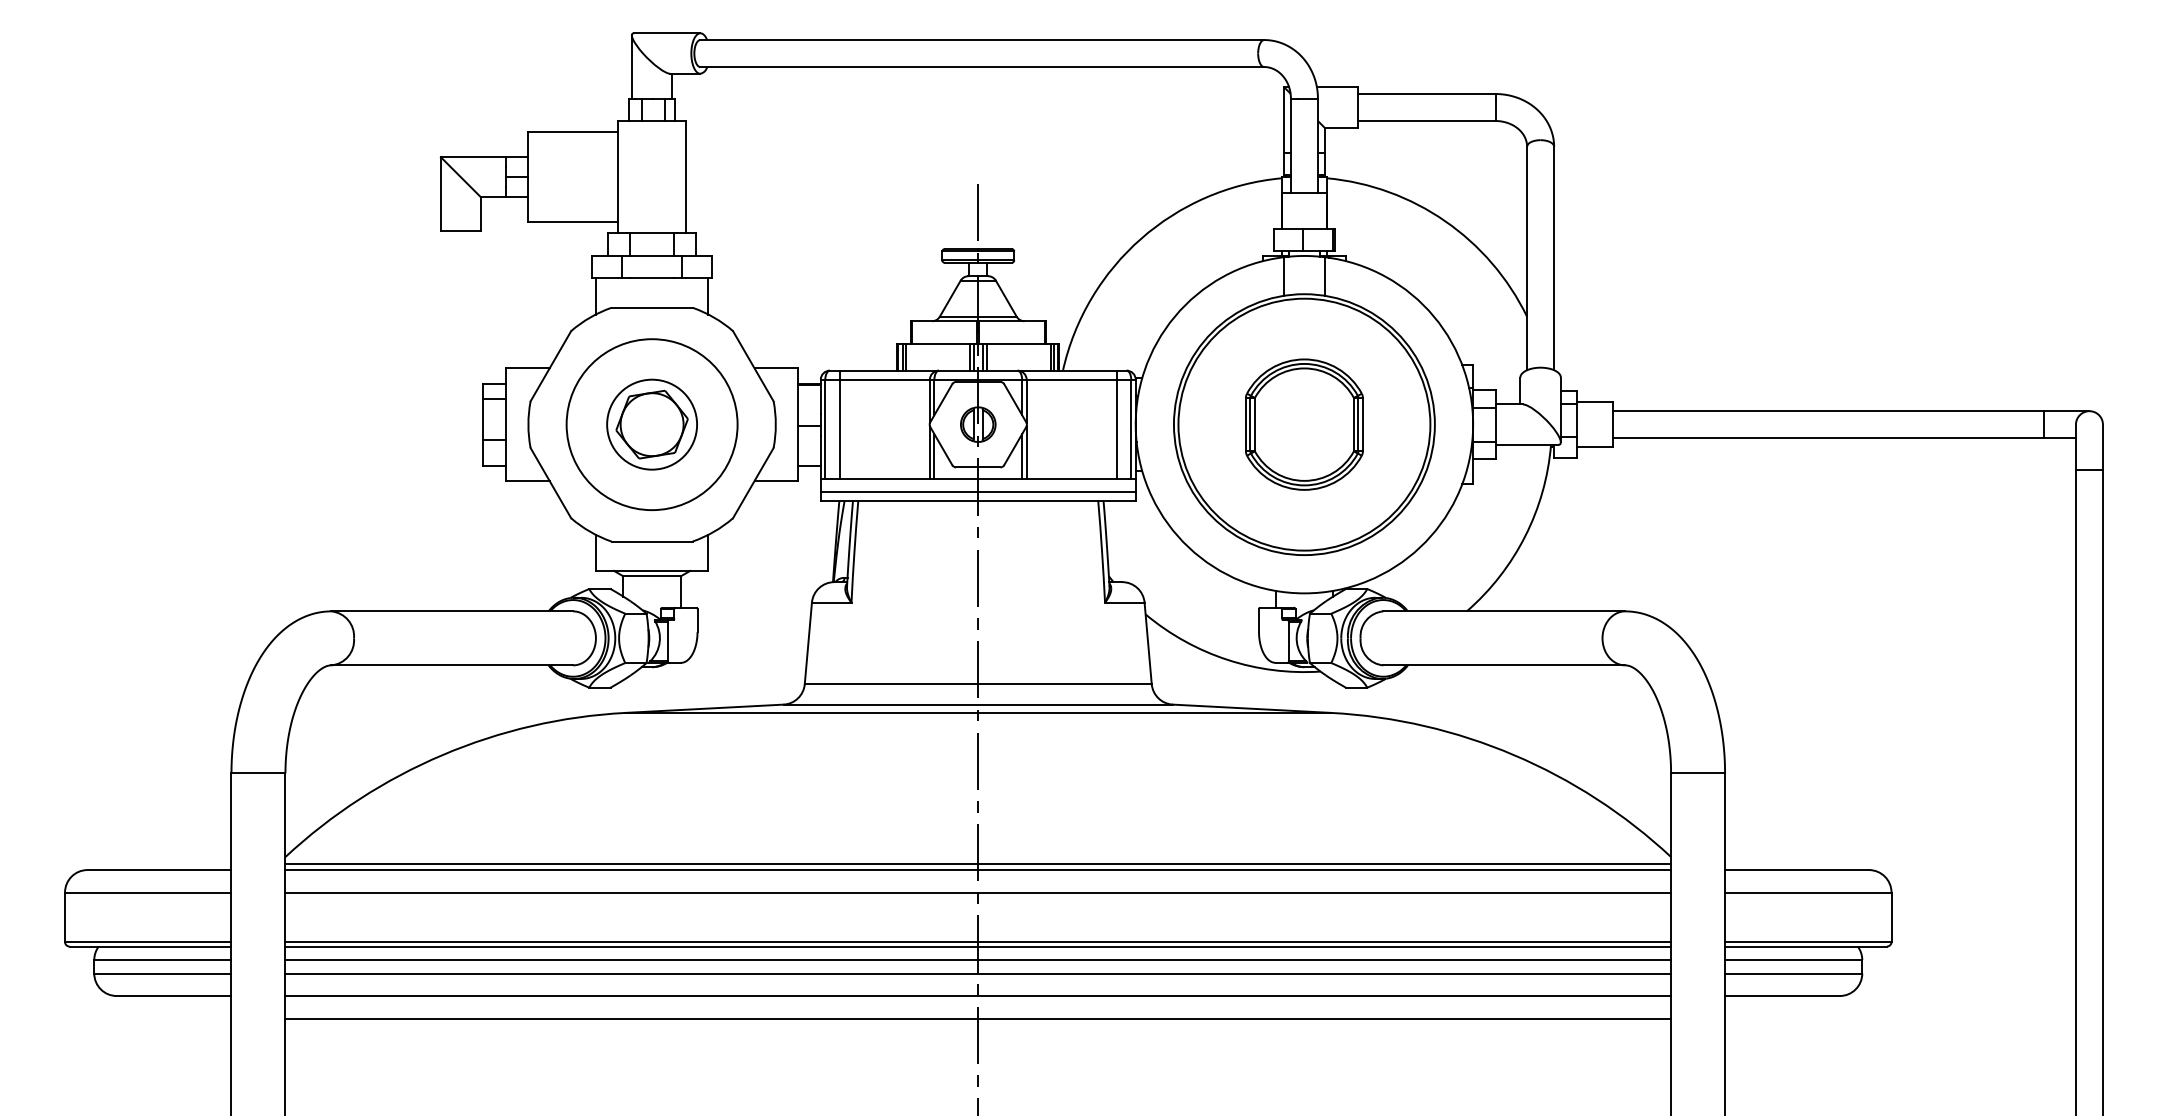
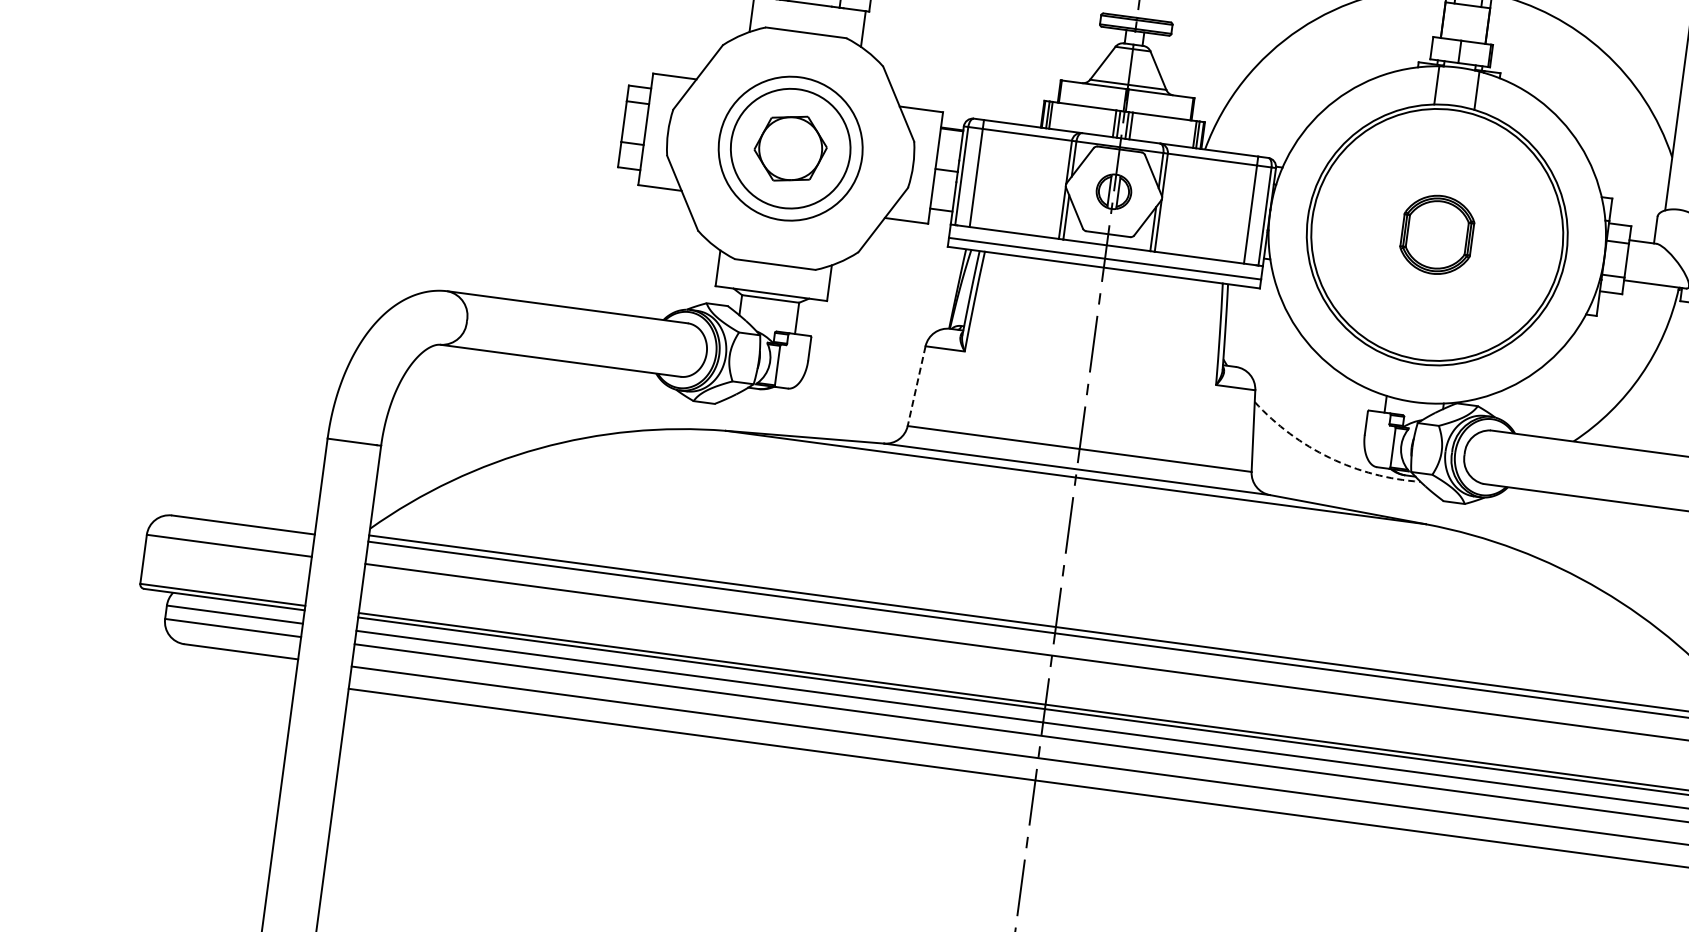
circle: (651, 424) -> (790, 148), size x0.7
circle: (652, 424) -> (791, 148), size x1.6
part: (1304, 424) -> (1437, 234), size x0.6
line: (808, 643) -> (916, 386), solid -> dashed
arc: (1227, 659) -> (1329, 457), solid -> dashed

